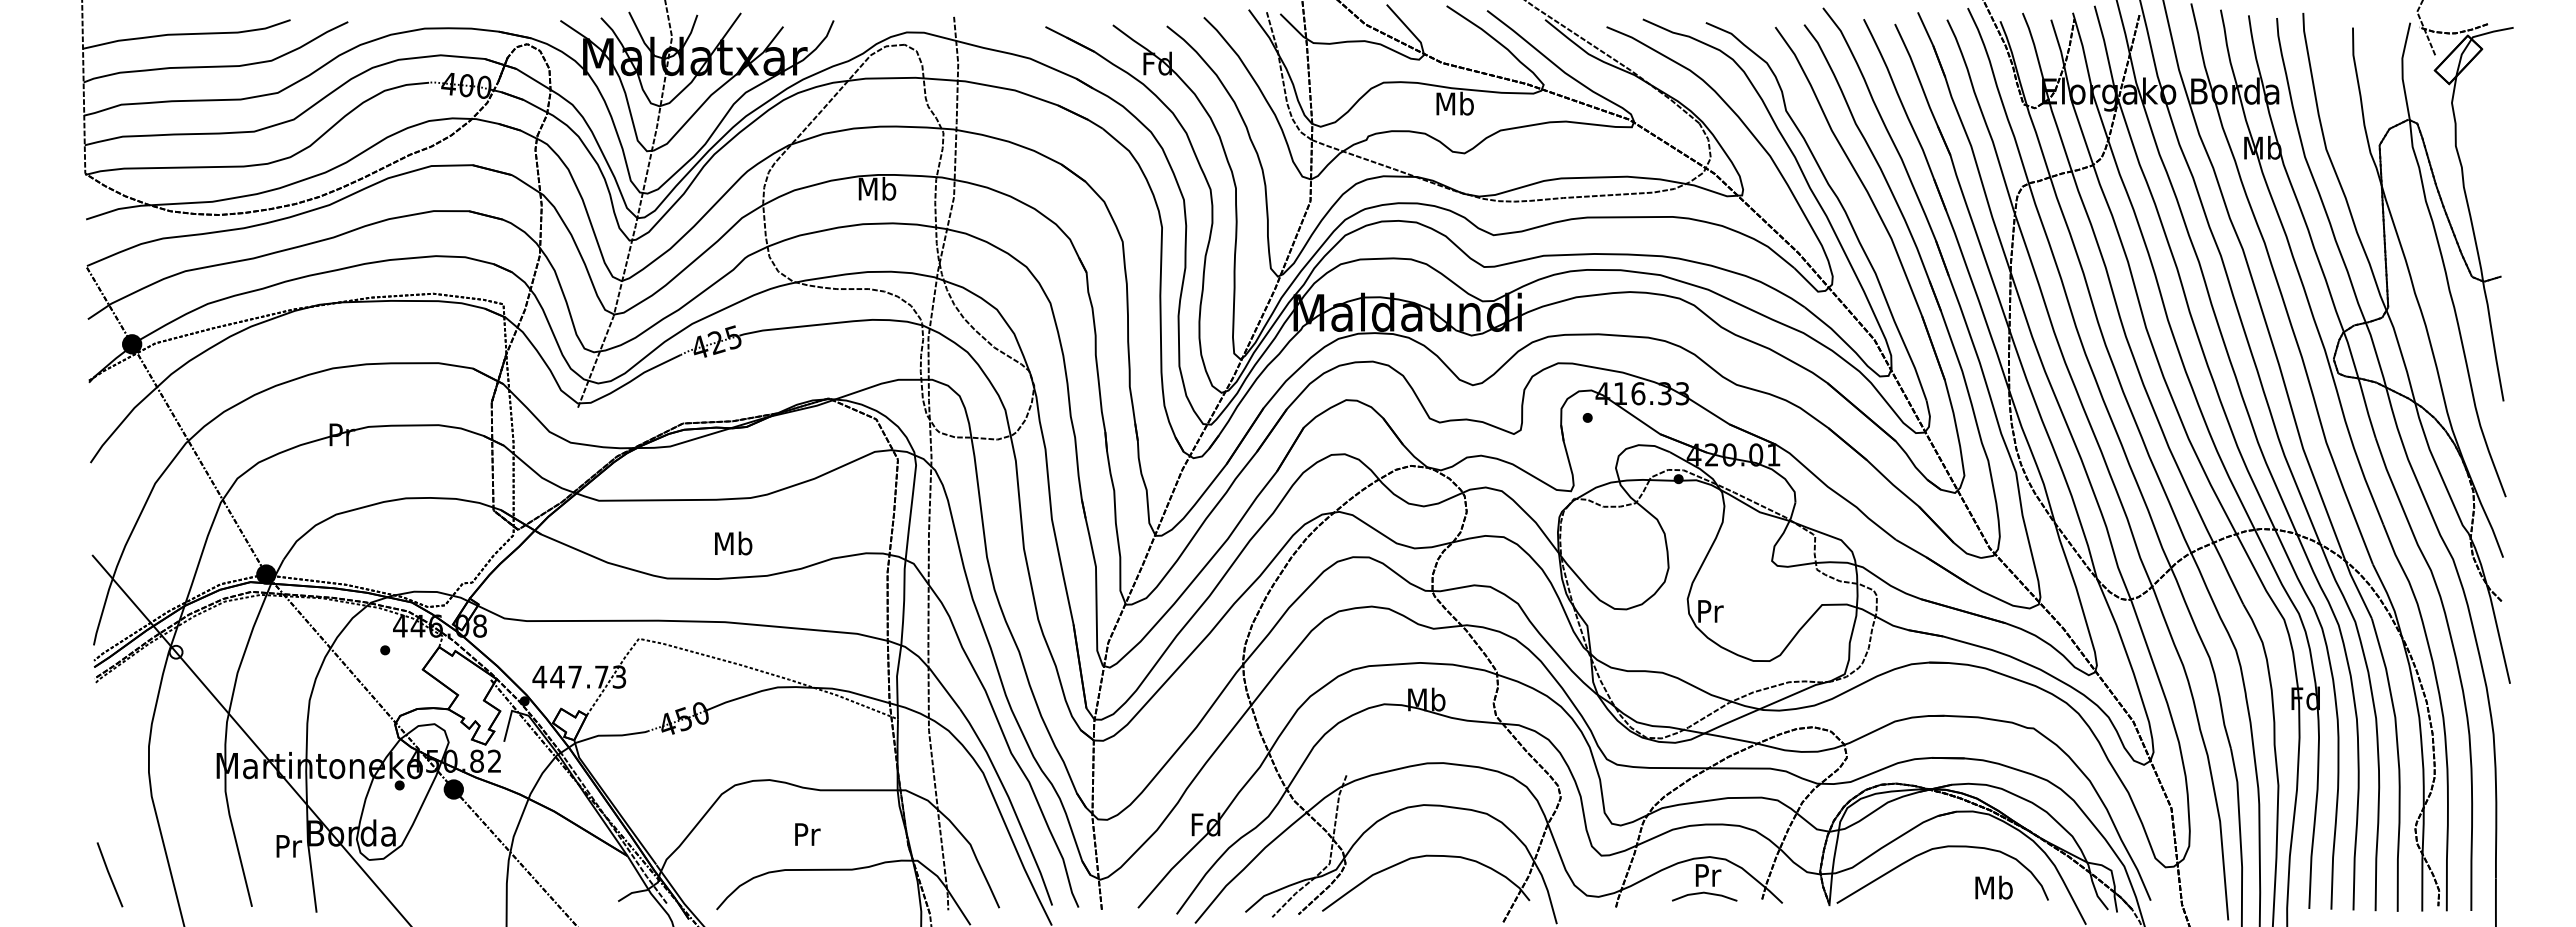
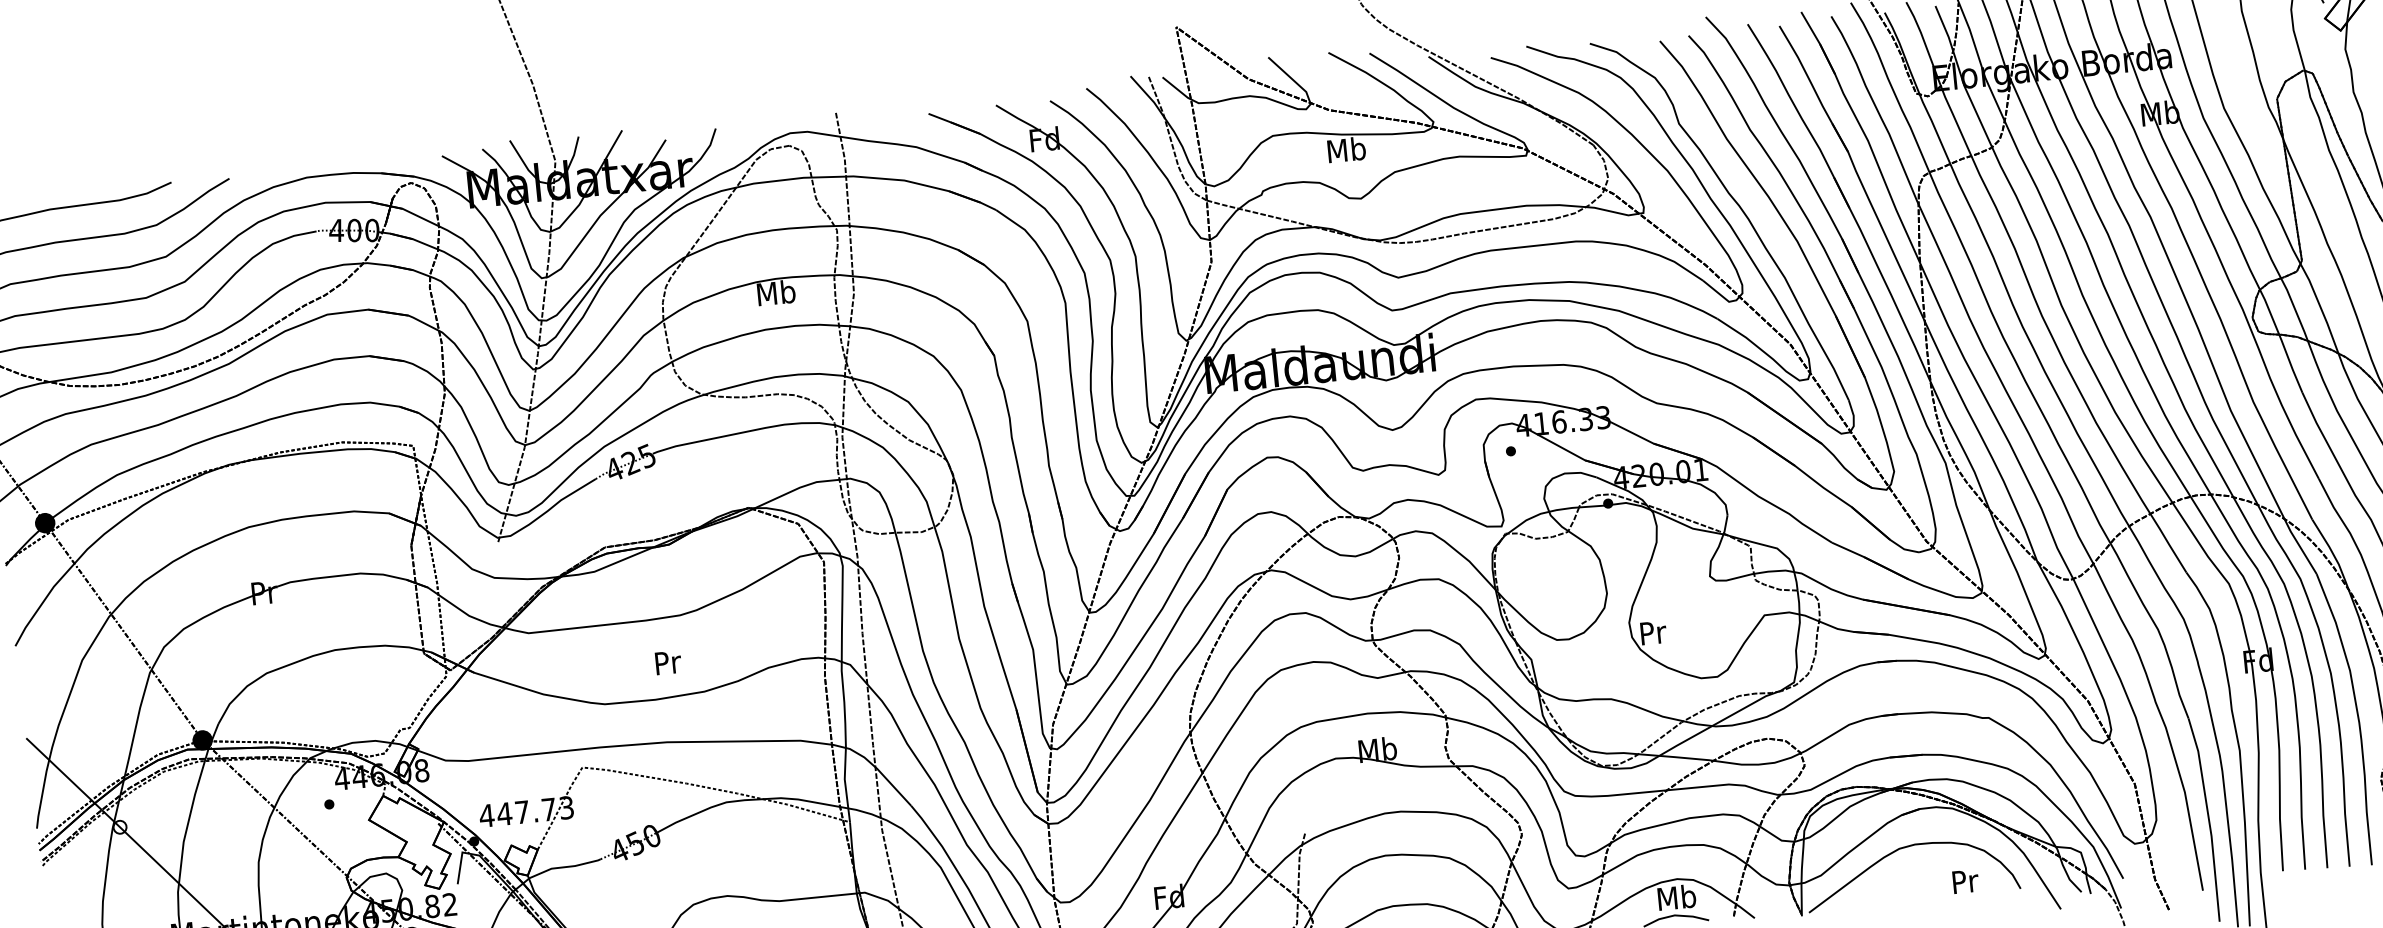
text: (733, 543) -> (667, 662), Mb -> Pr
text: (1707, 875) -> (1676, 897), Pr -> Mb
text: (1993, 887) -> (1964, 881), Mb -> Pr

